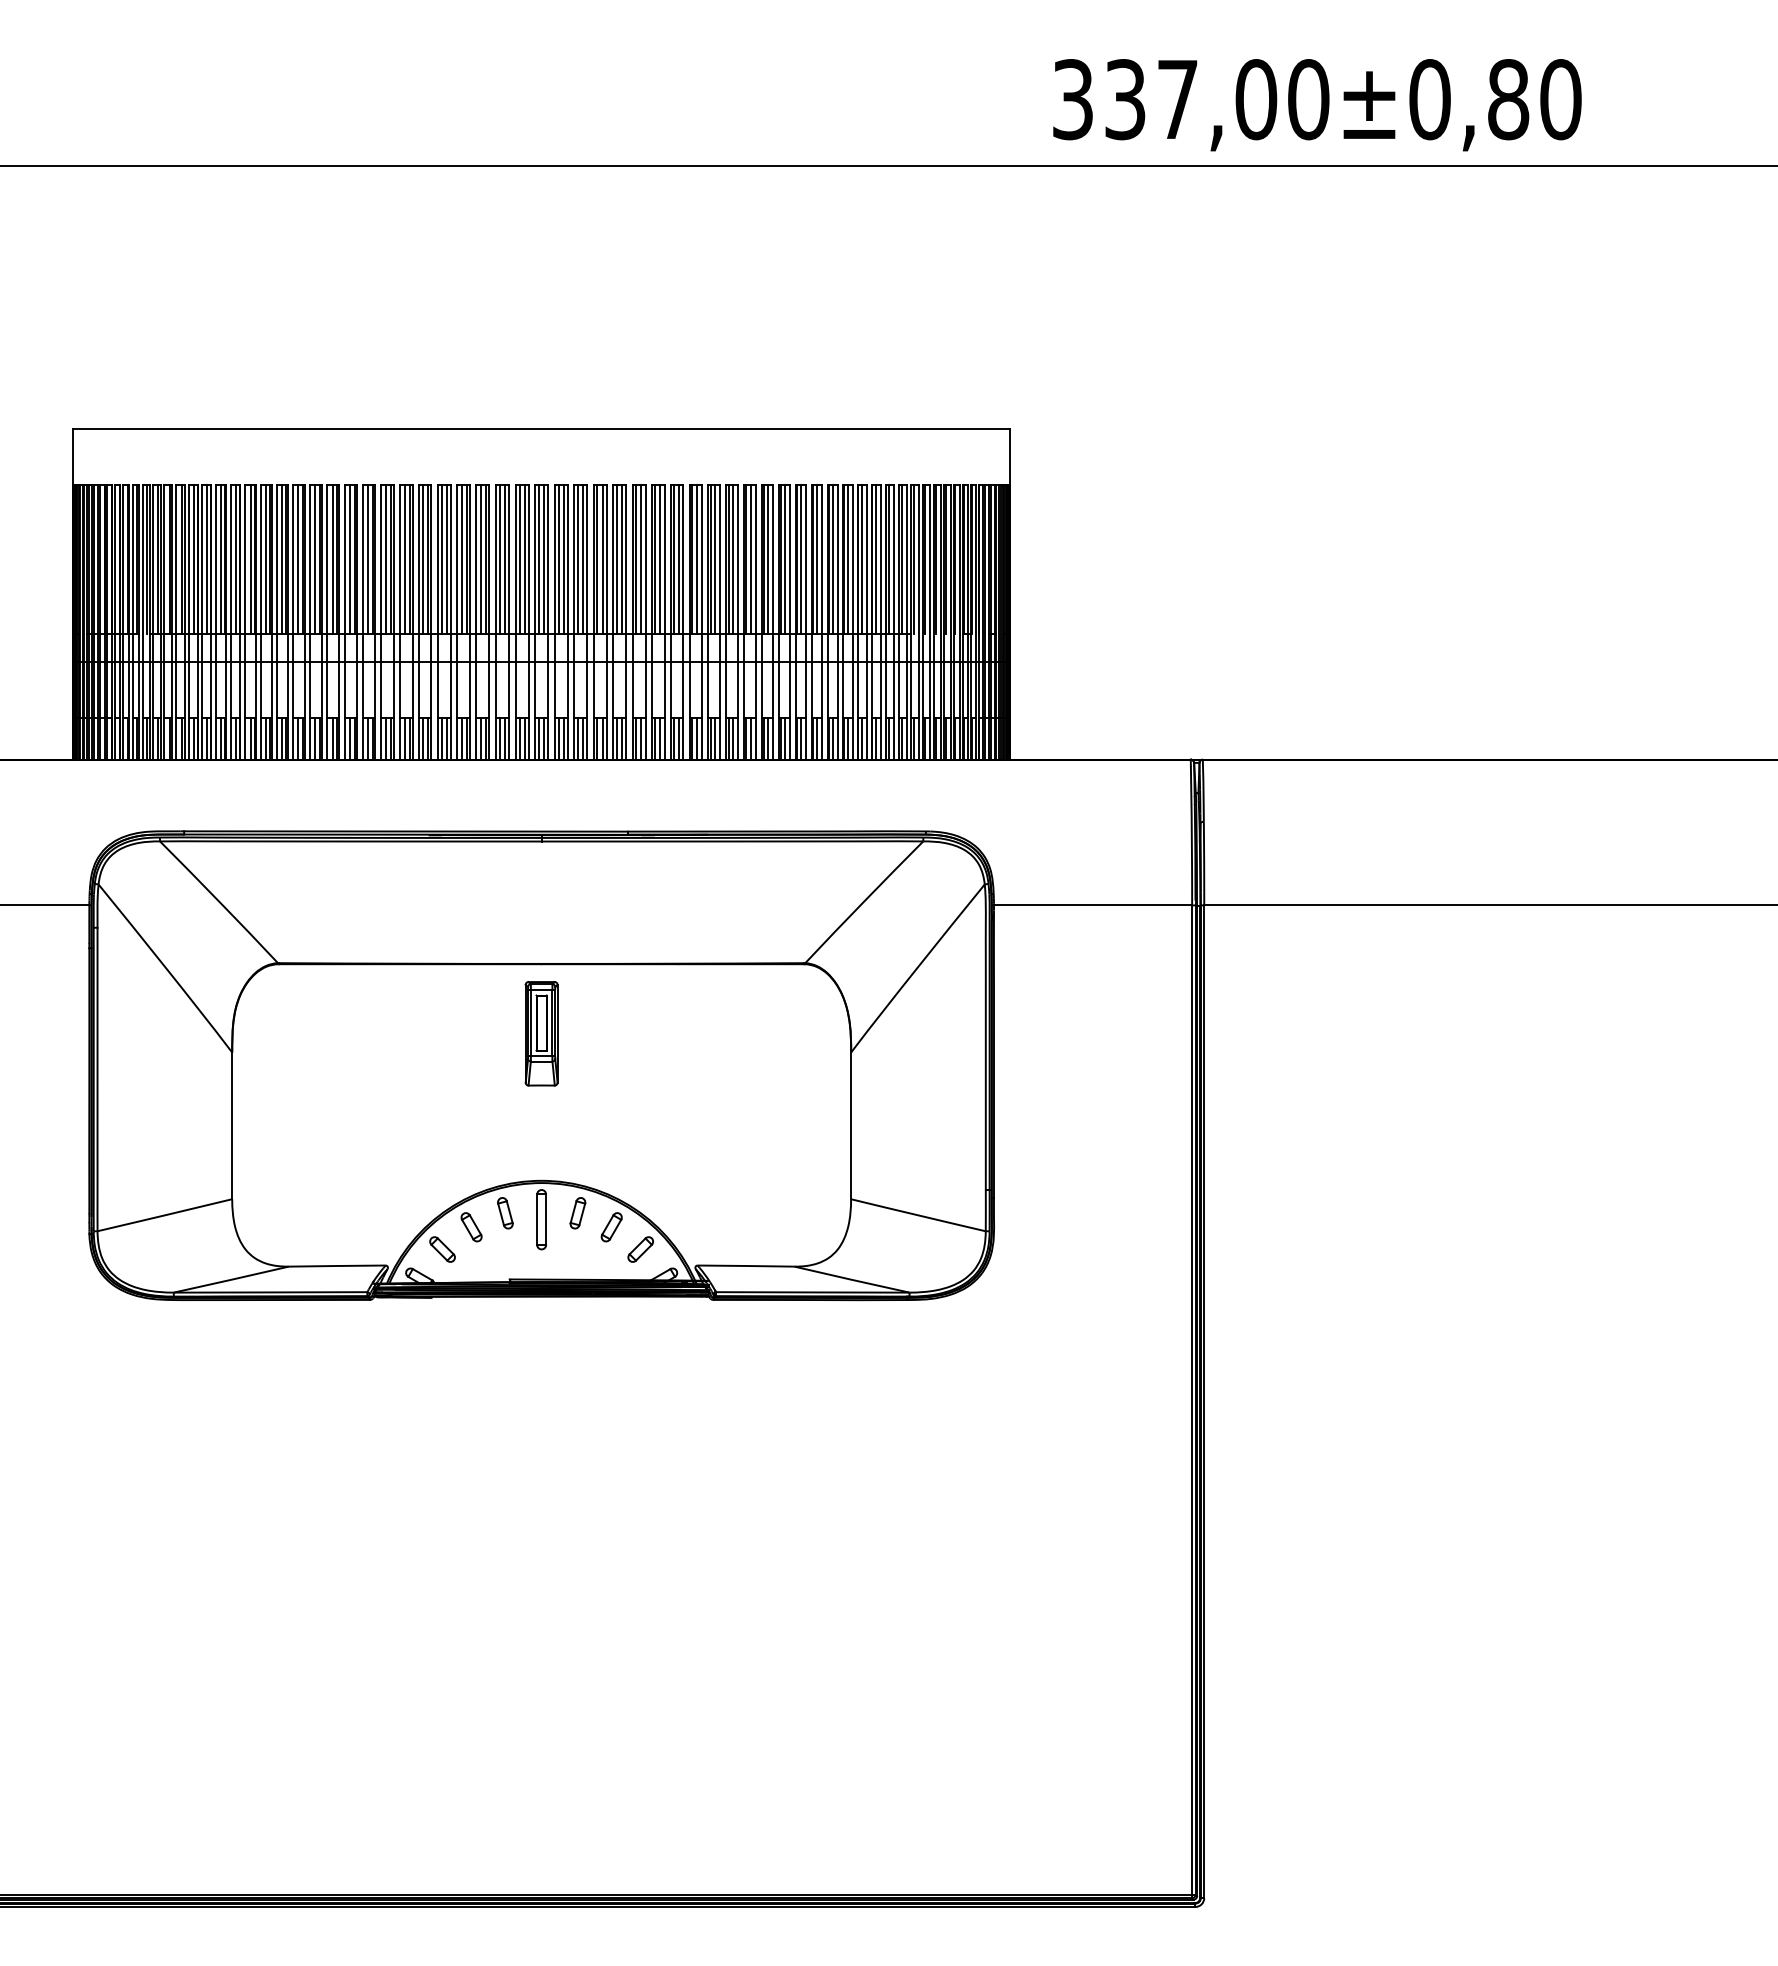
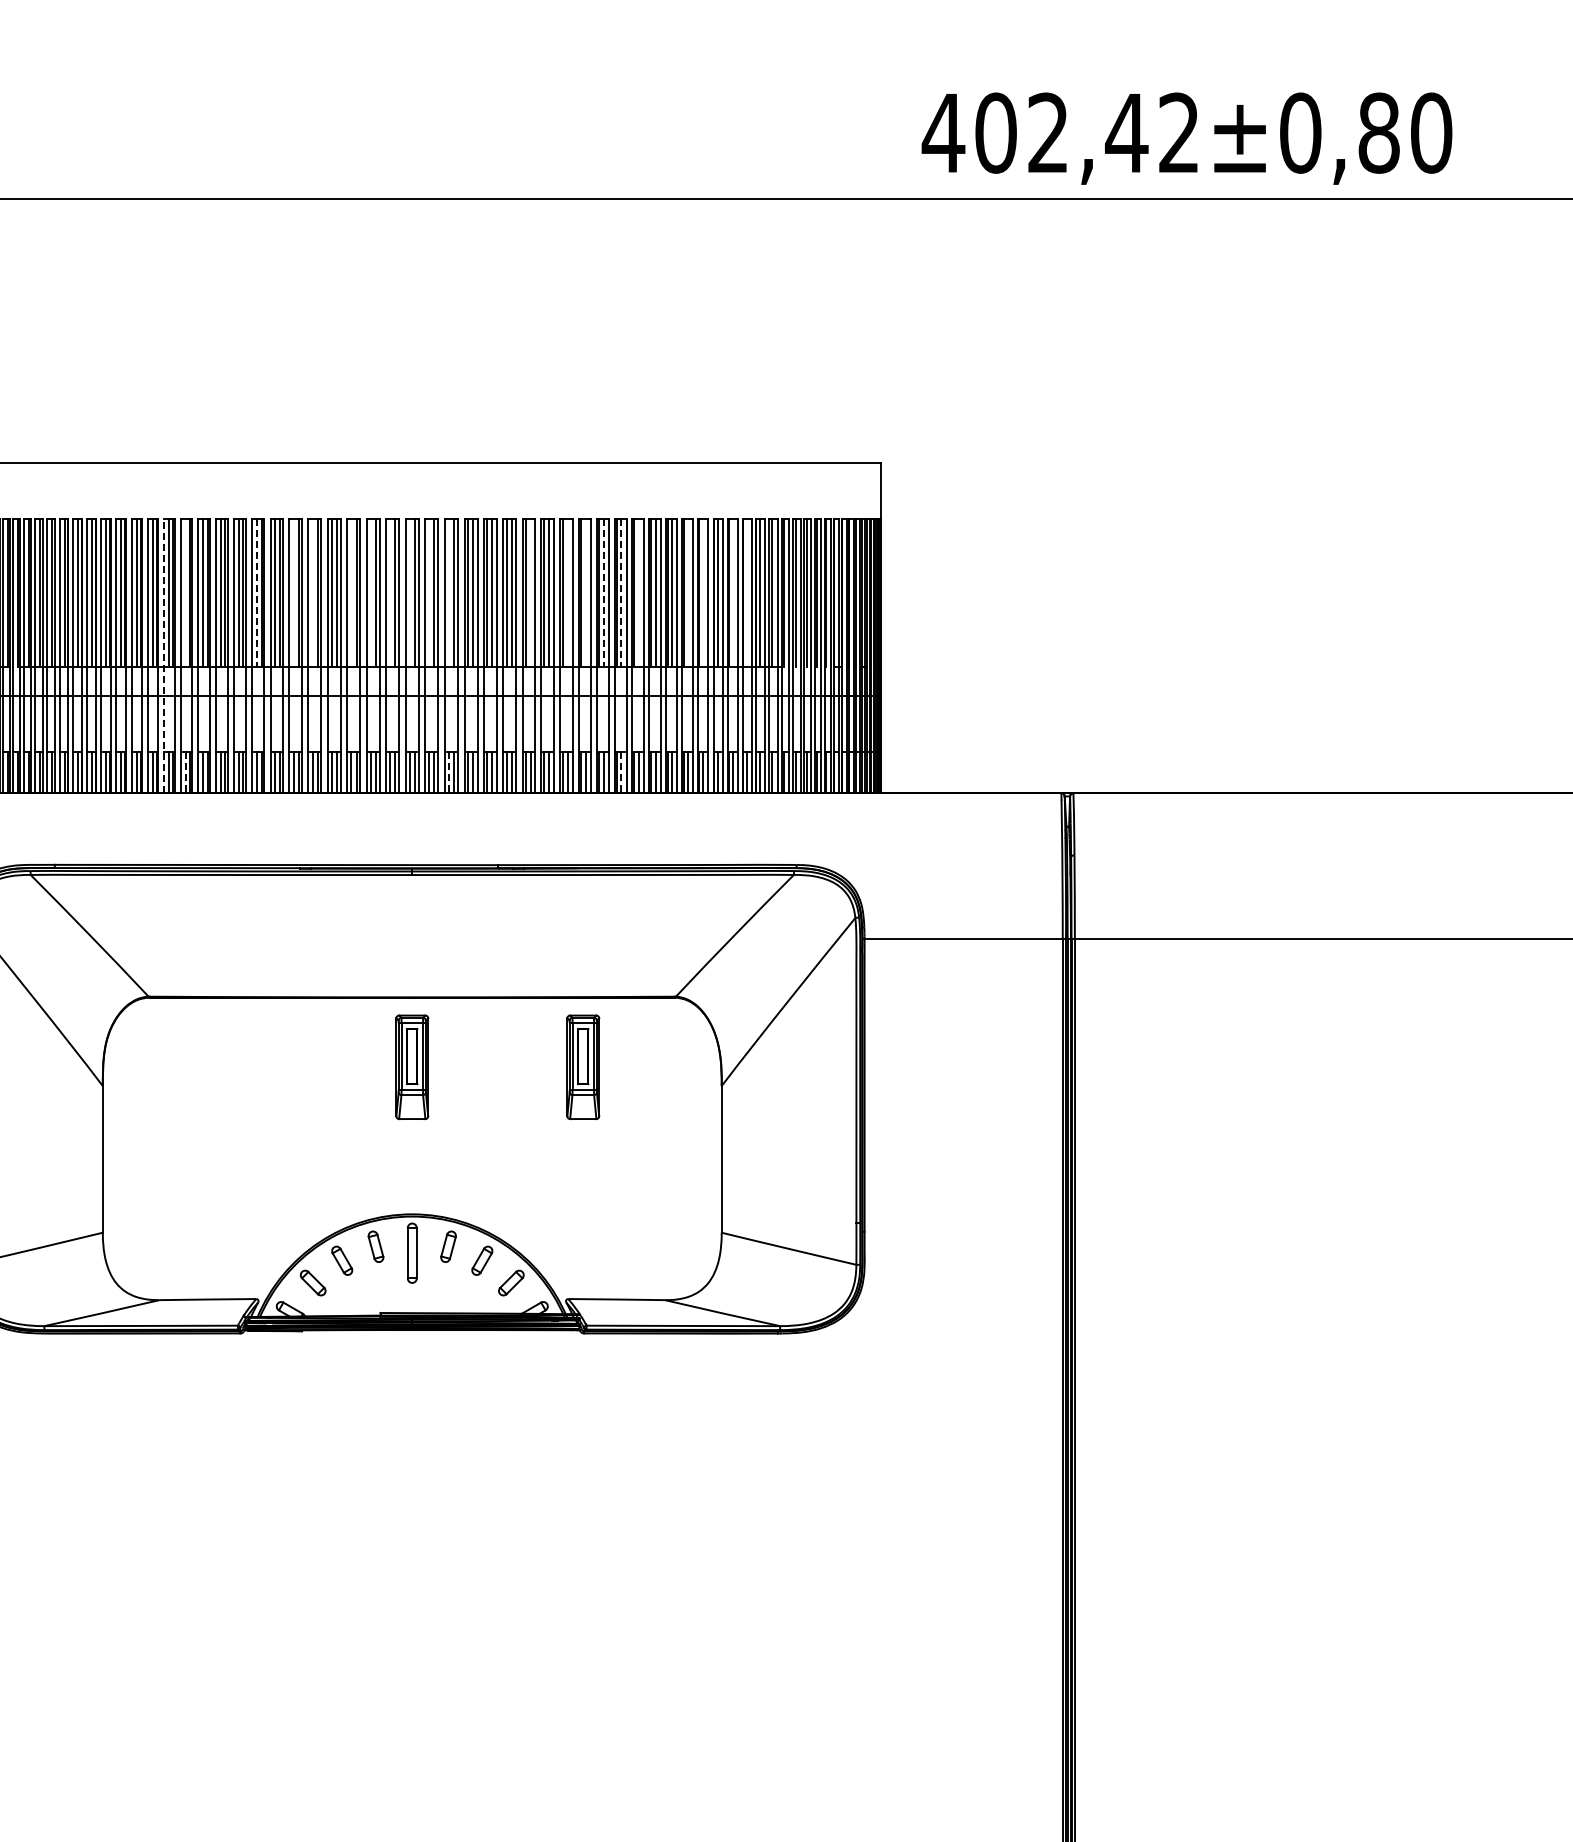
text: (1190, 99) -> (1061, 133), 337,00±0,80 -> 402,42±0,80
line: (315, 559) -> (186, 593), removed
line: (386, 559) -> (257, 593), solid -> dashed
line: (423, 559) -> (294, 593), removed
line: (442, 559) -> (313, 593), removed
line: (480, 559) -> (351, 593), removed
line: (500, 559) -> (371, 593), removed
line: (519, 559) -> (390, 593), removed
line: (539, 559) -> (410, 593), removed
line: (558, 559) -> (429, 593), removed
line: (578, 559) -> (449, 593), removed
line: (659, 559) -> (530, 593), removed
line: (697, 559) -> (568, 593), removed
line: (715, 559) -> (586, 593), removed
line: (733, 559) -> (604, 593), solid -> dashed
line: (750, 559) -> (621, 593), solid -> dashed
line: (768, 559) -> (639, 593), removed
line: (817, 559) -> (688, 593), removed
line: (832, 559) -> (703, 593), removed
line: (862, 559) -> (733, 593), removed
line: (875, 559) -> (746, 593), removed
line: (293, 621) -> (164, 655), solid -> dashed
line: (315, 739) -> (186, 773), solid -> dashed
line: (578, 739) -> (449, 773), solid -> dashed
line: (750, 739) -> (621, 773), solid -> dashed
part: (712, 1033) -> (583, 1067), added

